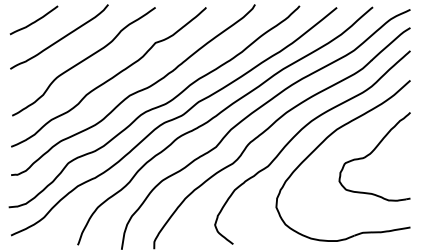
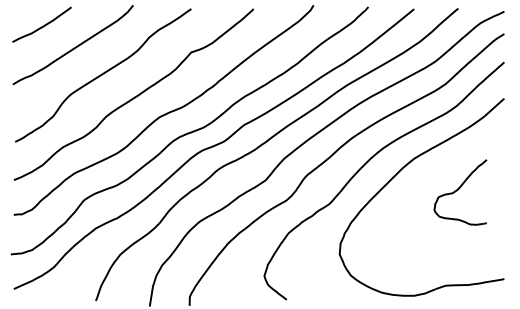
part: (374, 156) -> (460, 192), size x0.6

